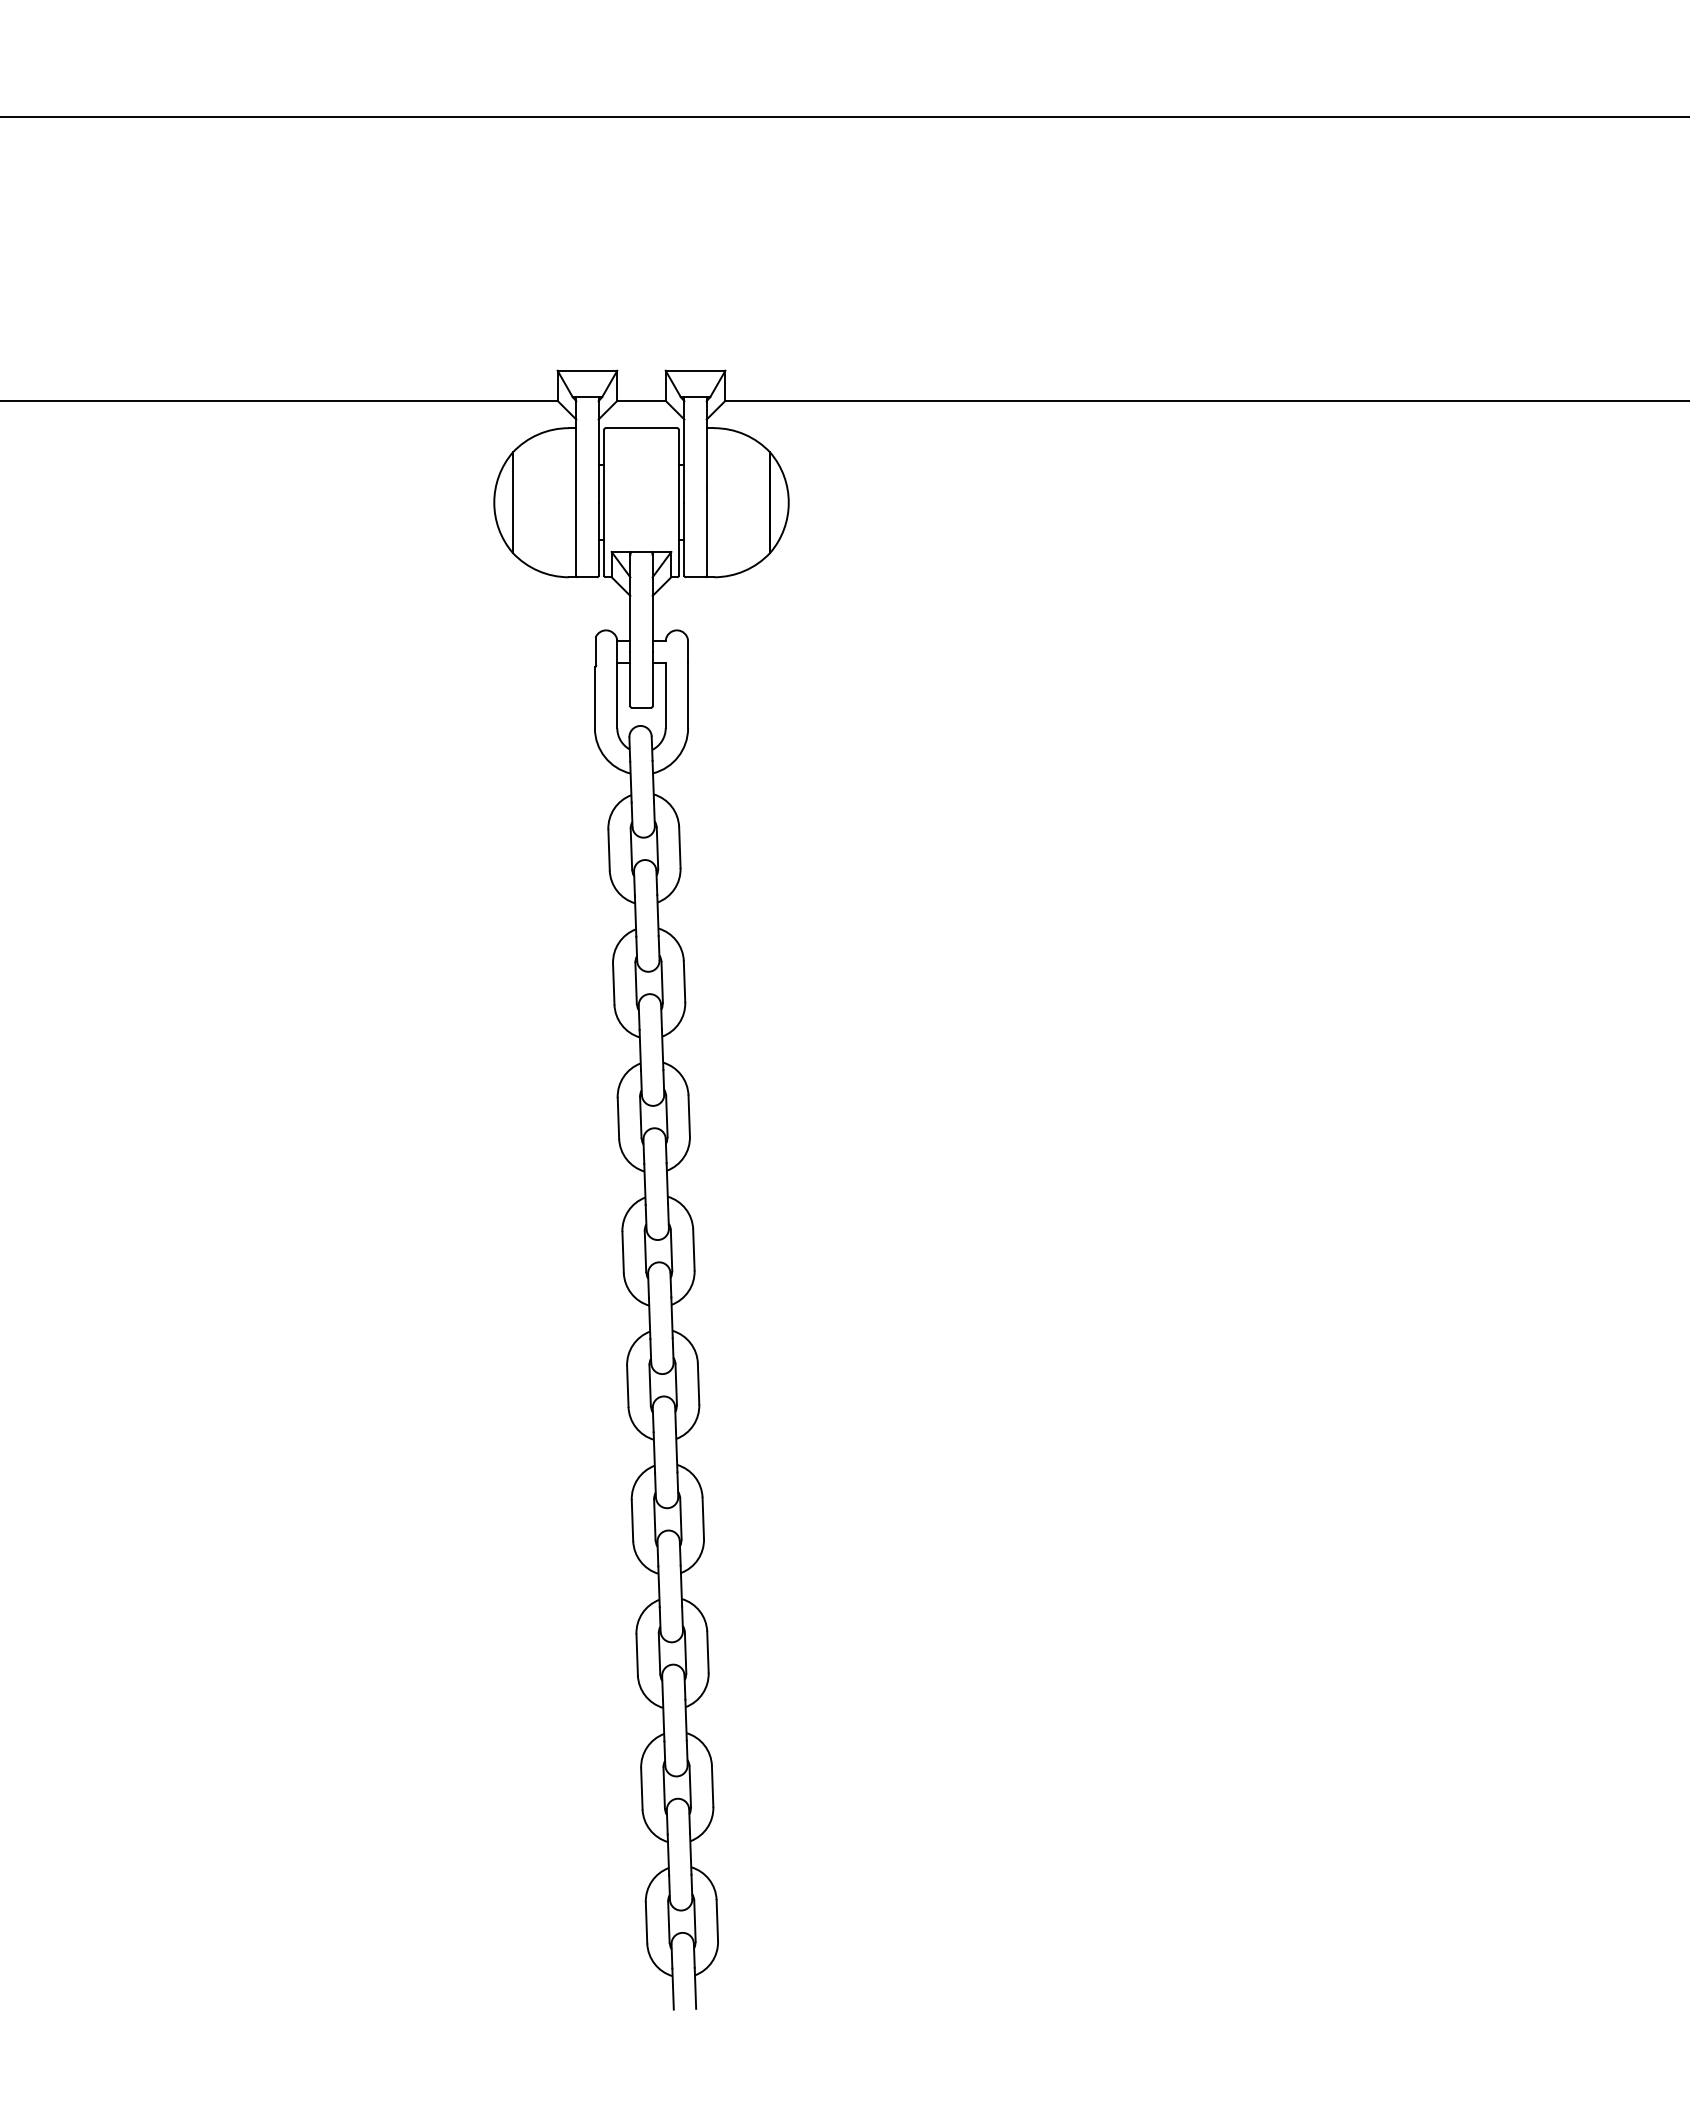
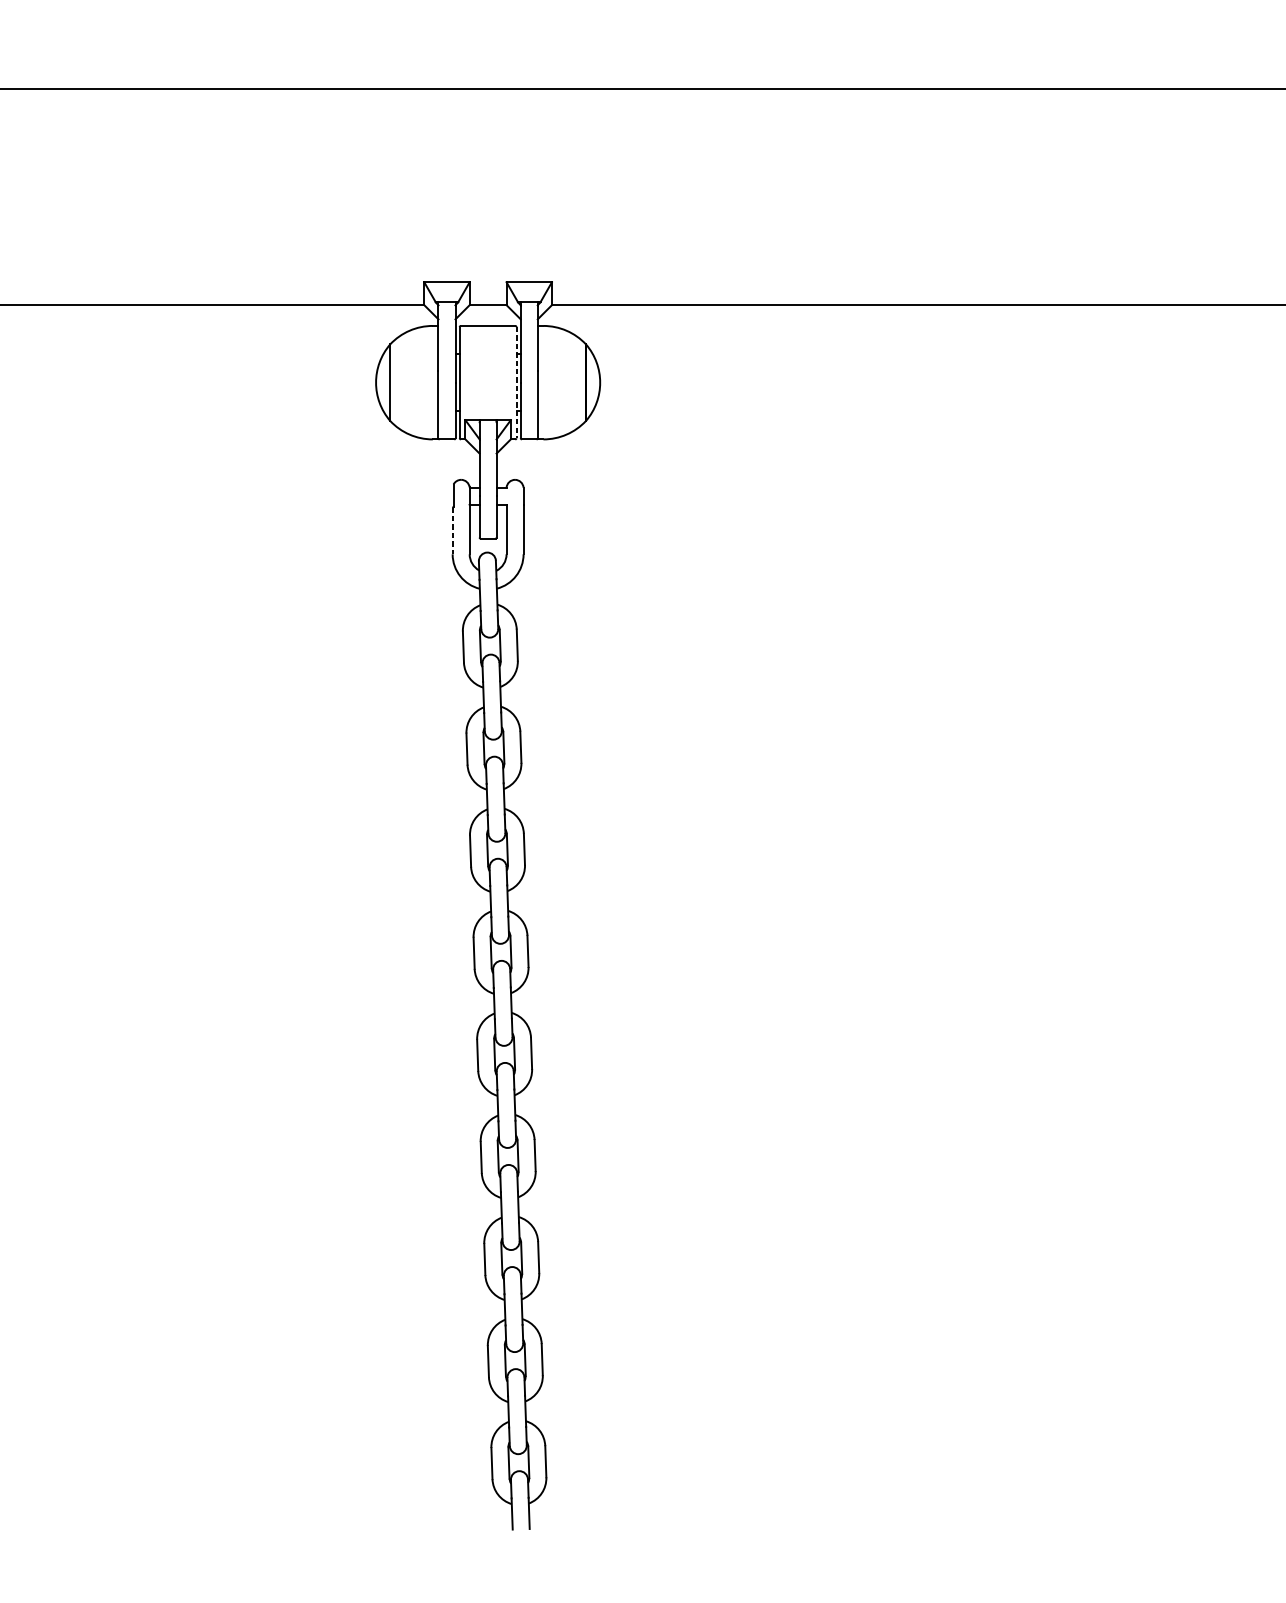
line: (678, 503) -> (516, 383), solid -> dashed
line: (594, 697) -> (452, 530), solid -> dashed

